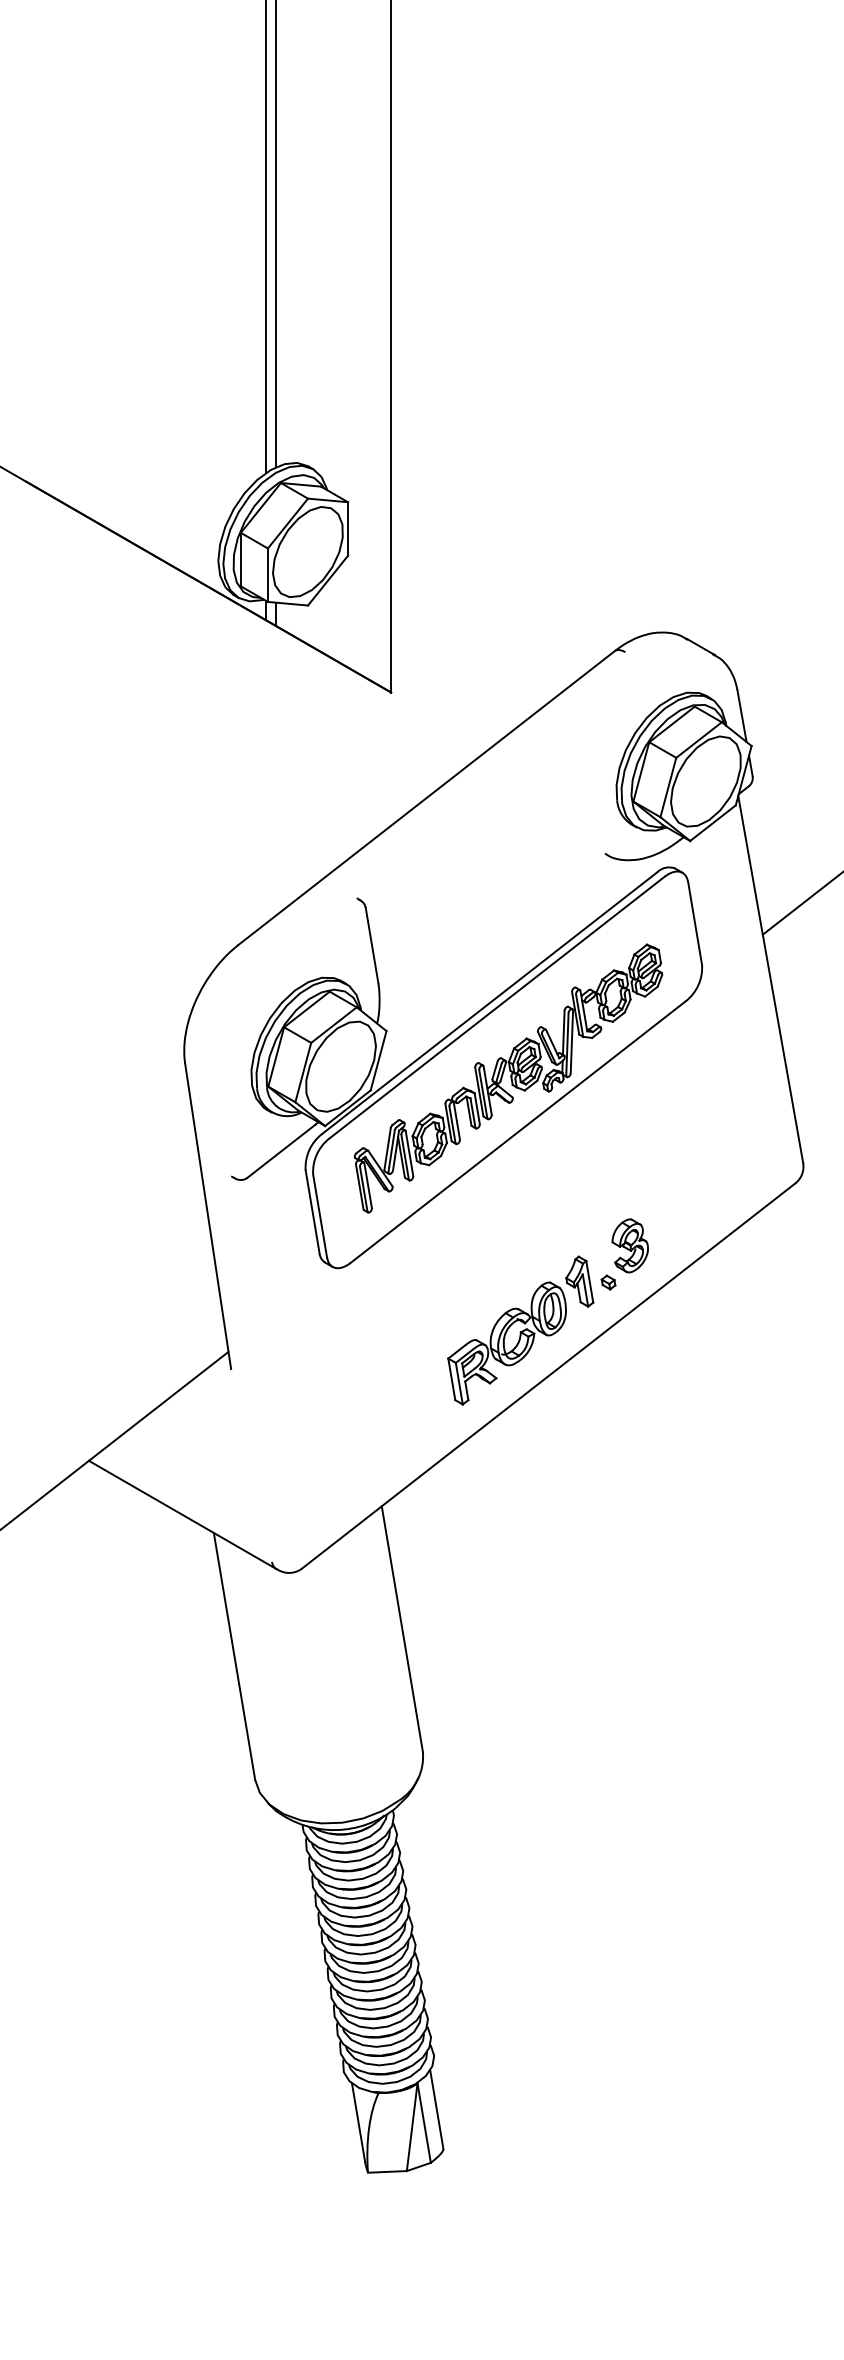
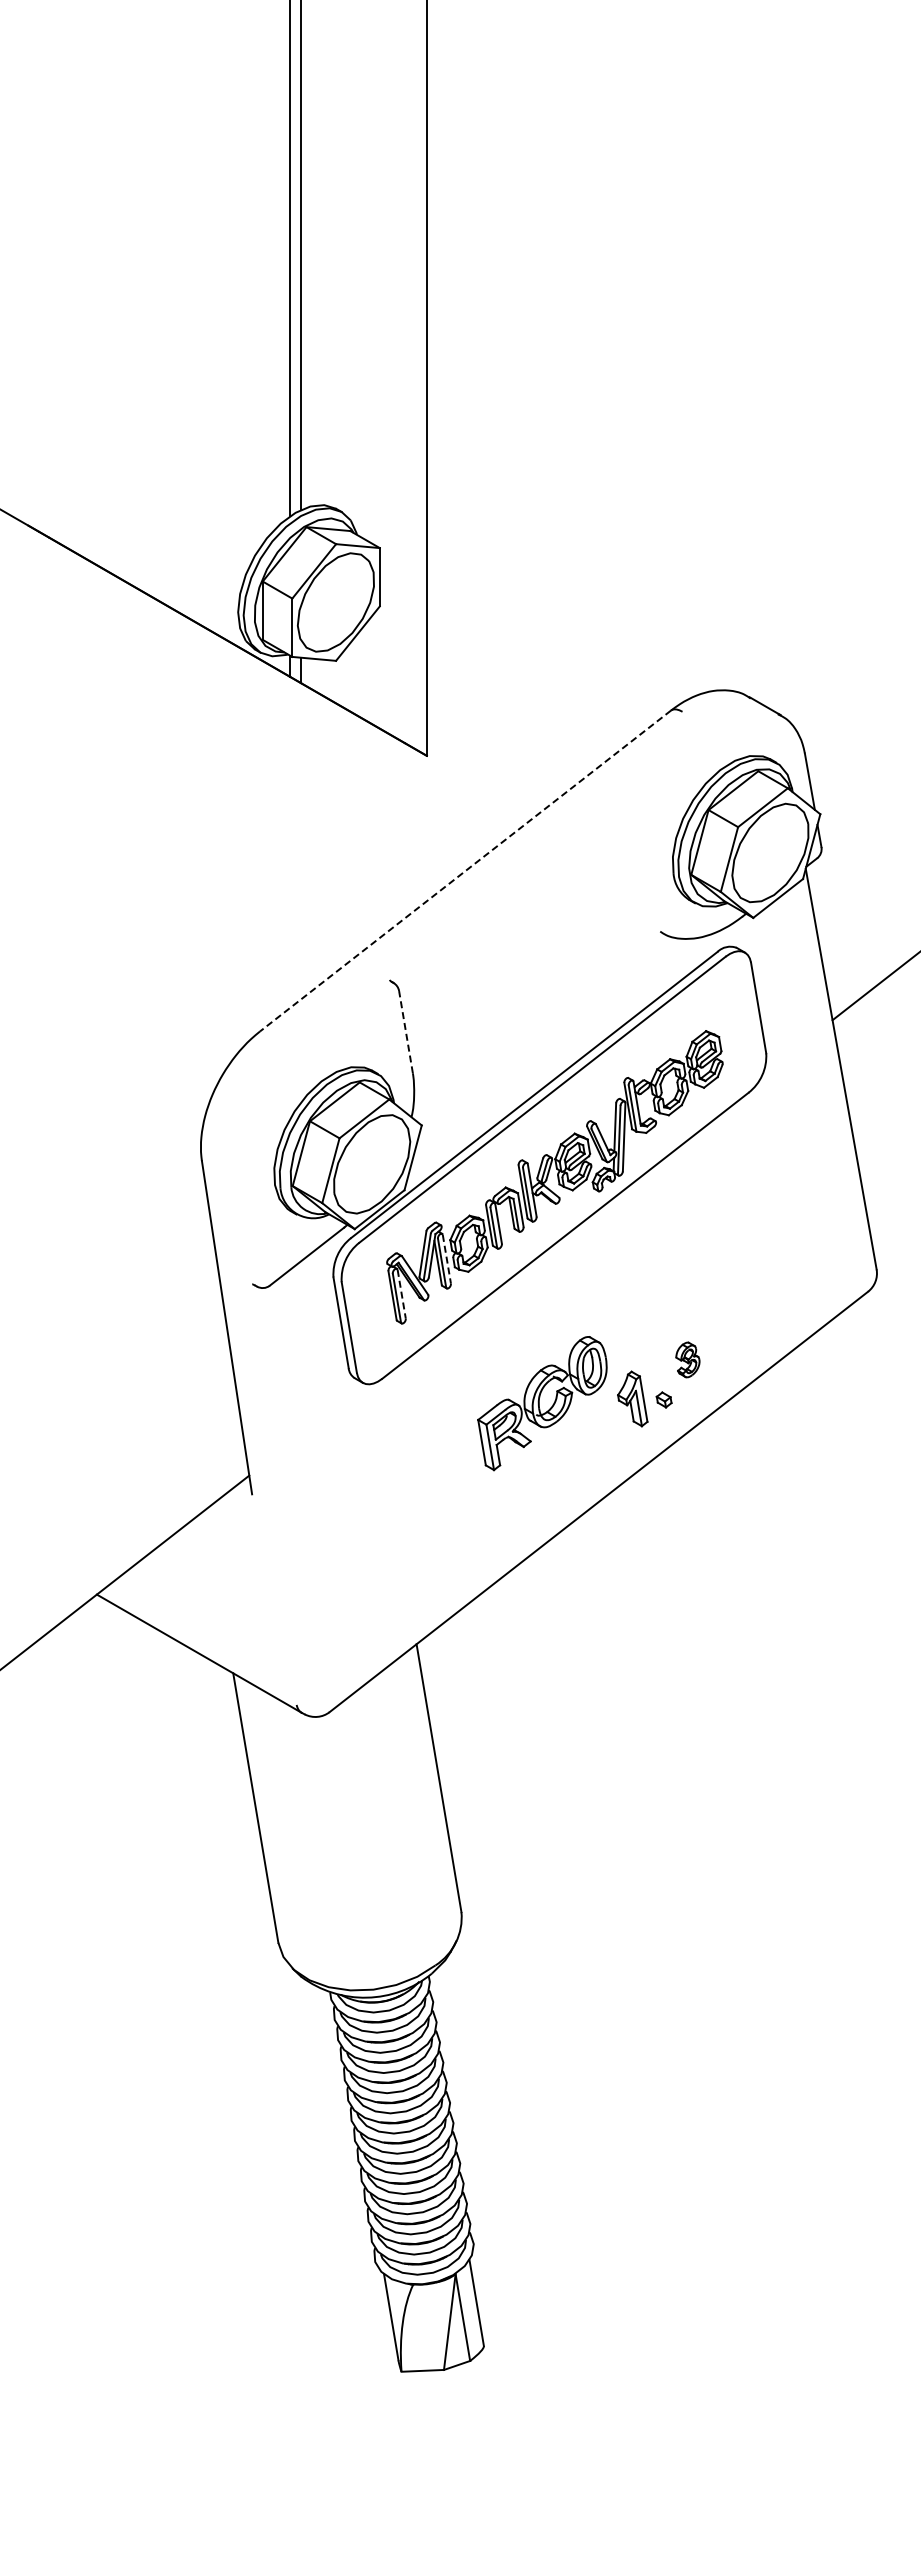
line: (426, 798) -> (465, 871), solid -> dashed
line: (372, 945) -> (406, 1032), solid -> dashed
line: (409, 1153) -> (446, 1259), solid -> dashed
line: (367, 1185) -> (401, 1294), solid -> dashed
part: (629, 1245) -> (687, 1359), size x0.6
part: (507, 1343) -> (542, 1403), moved

